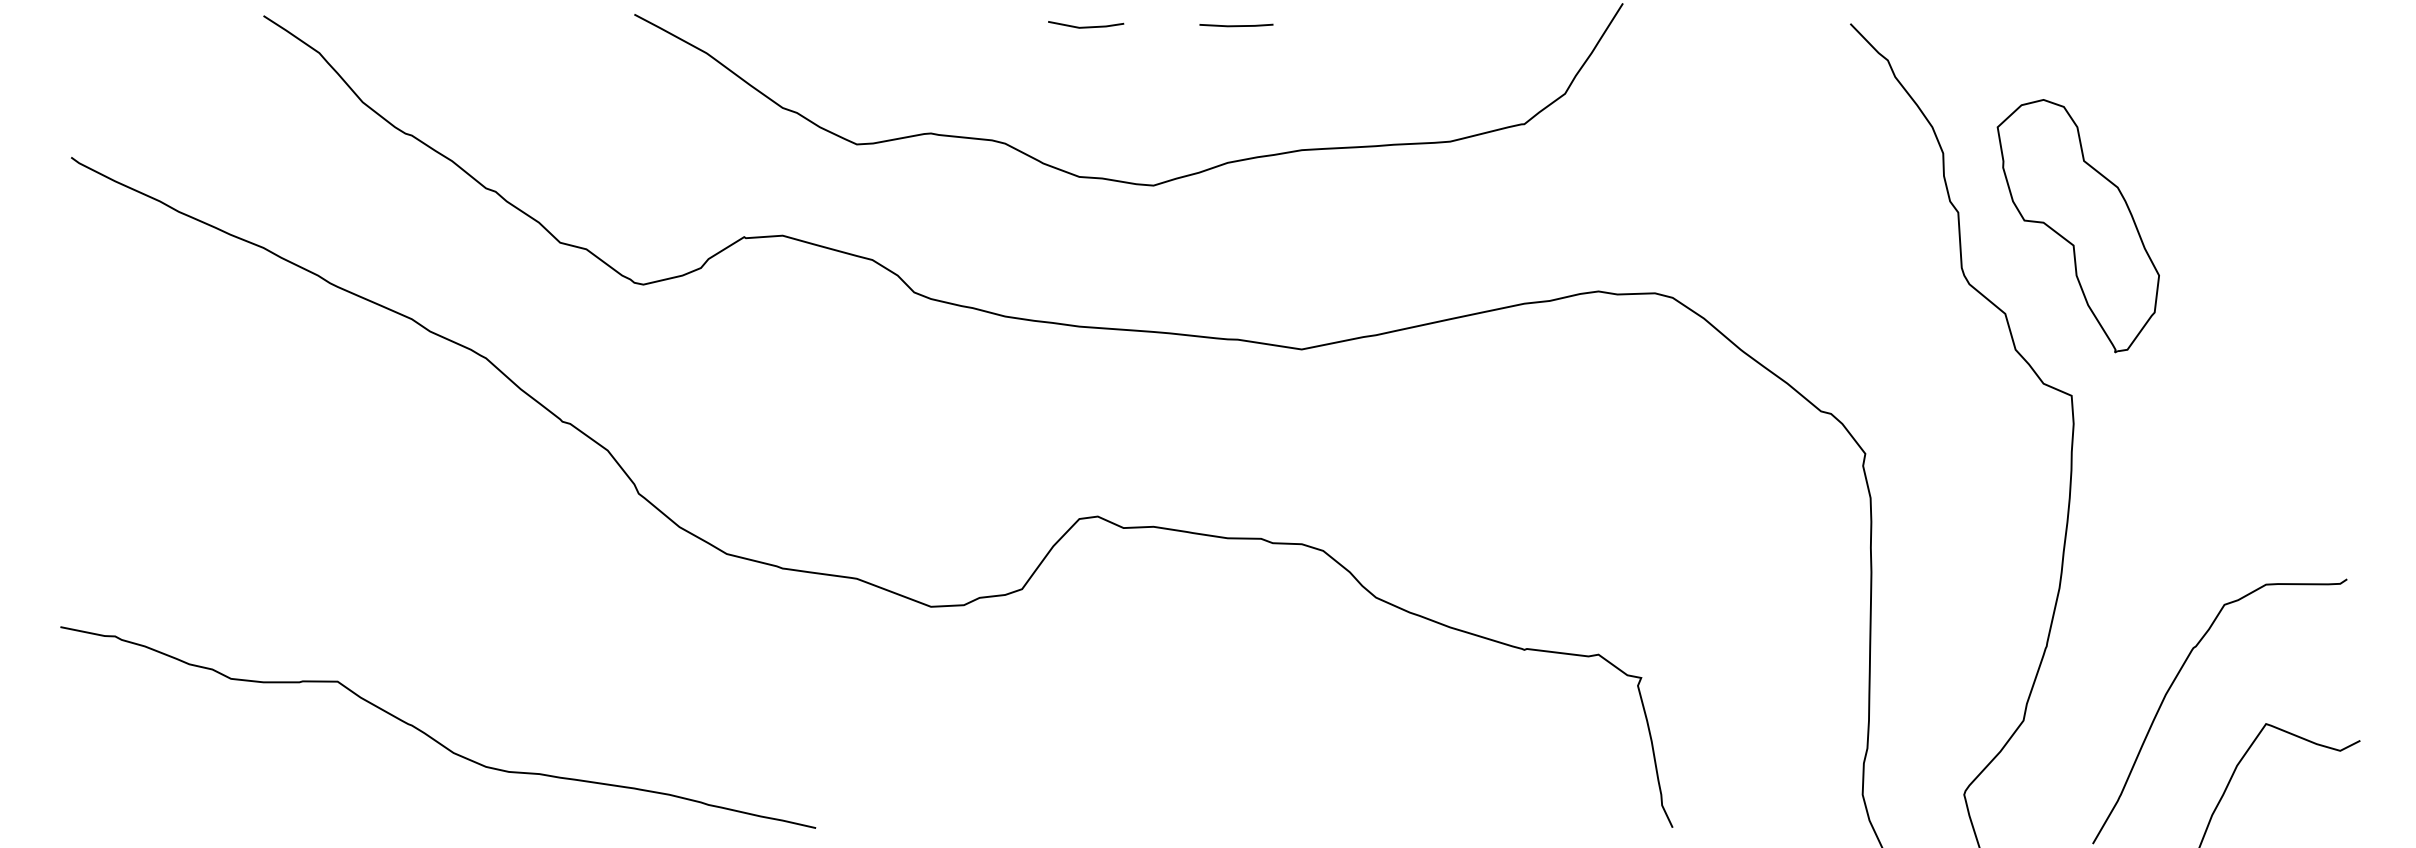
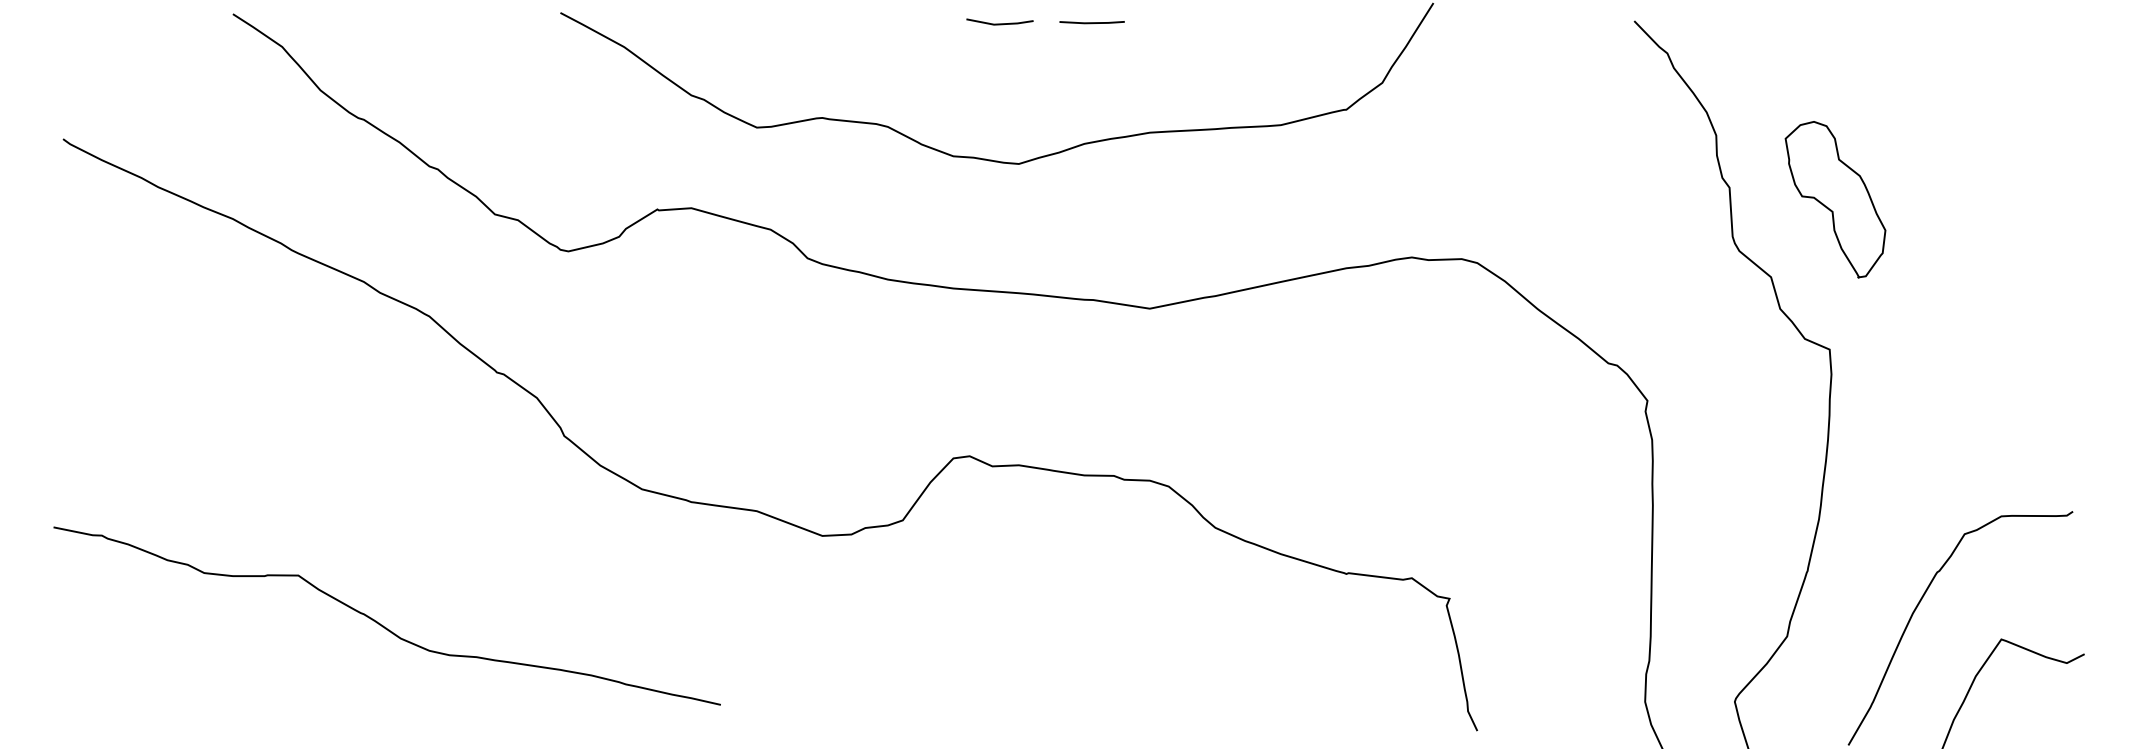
line: (1086, 26) -> (1000, 23), moved
part: (2077, 226) -> (1834, 200), size x0.7
curve: (431, 736) -> (381, 623), moved

